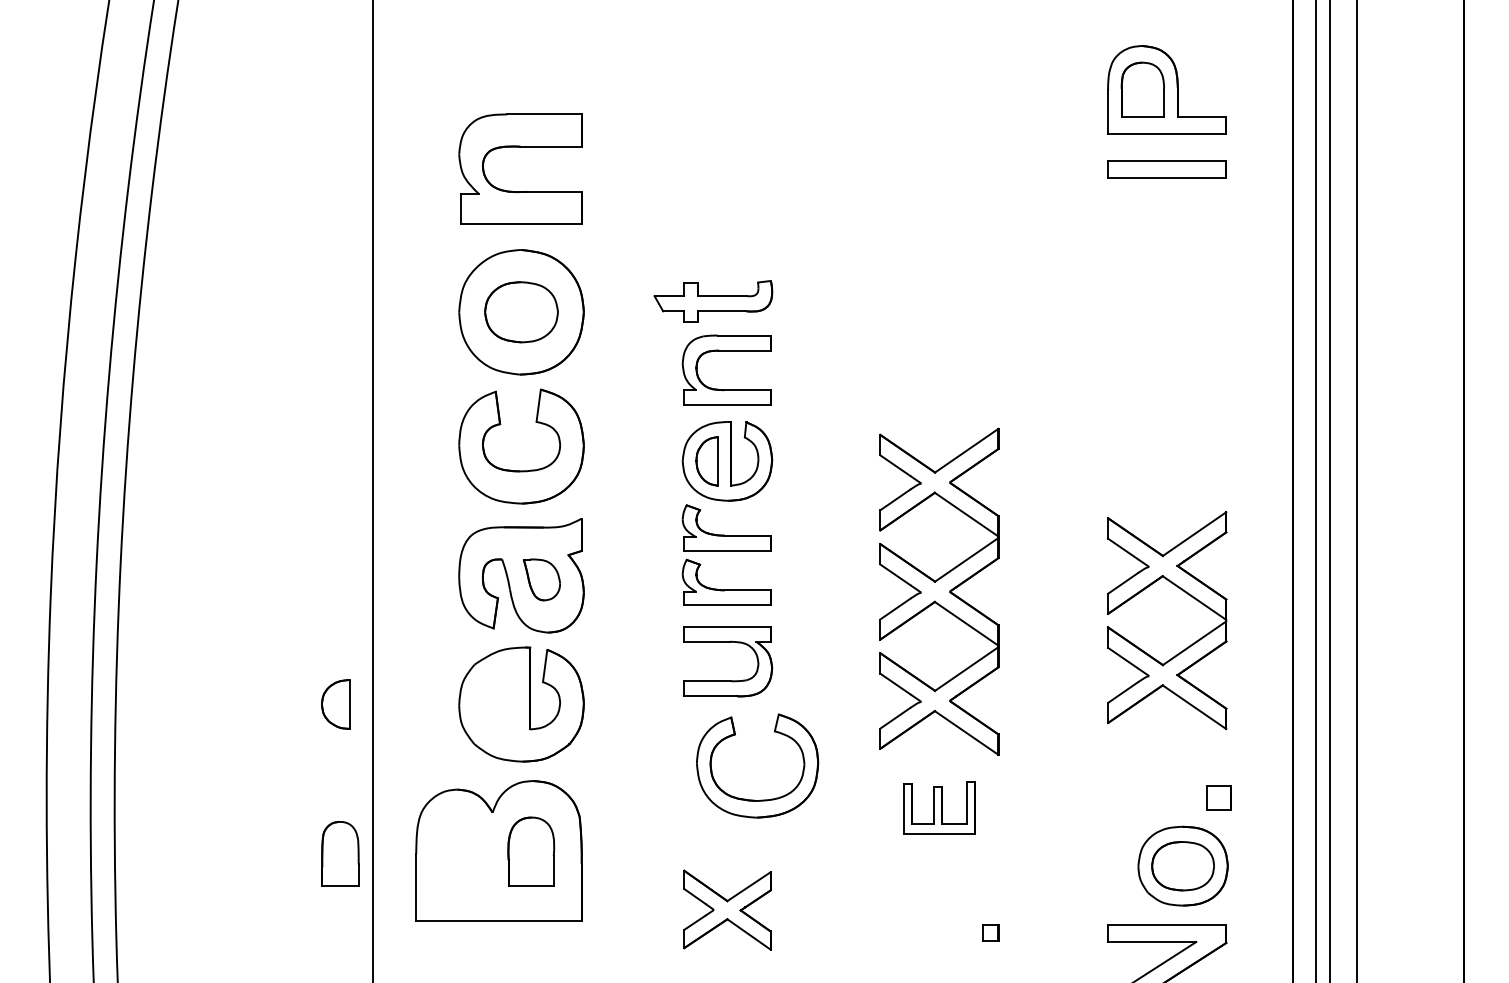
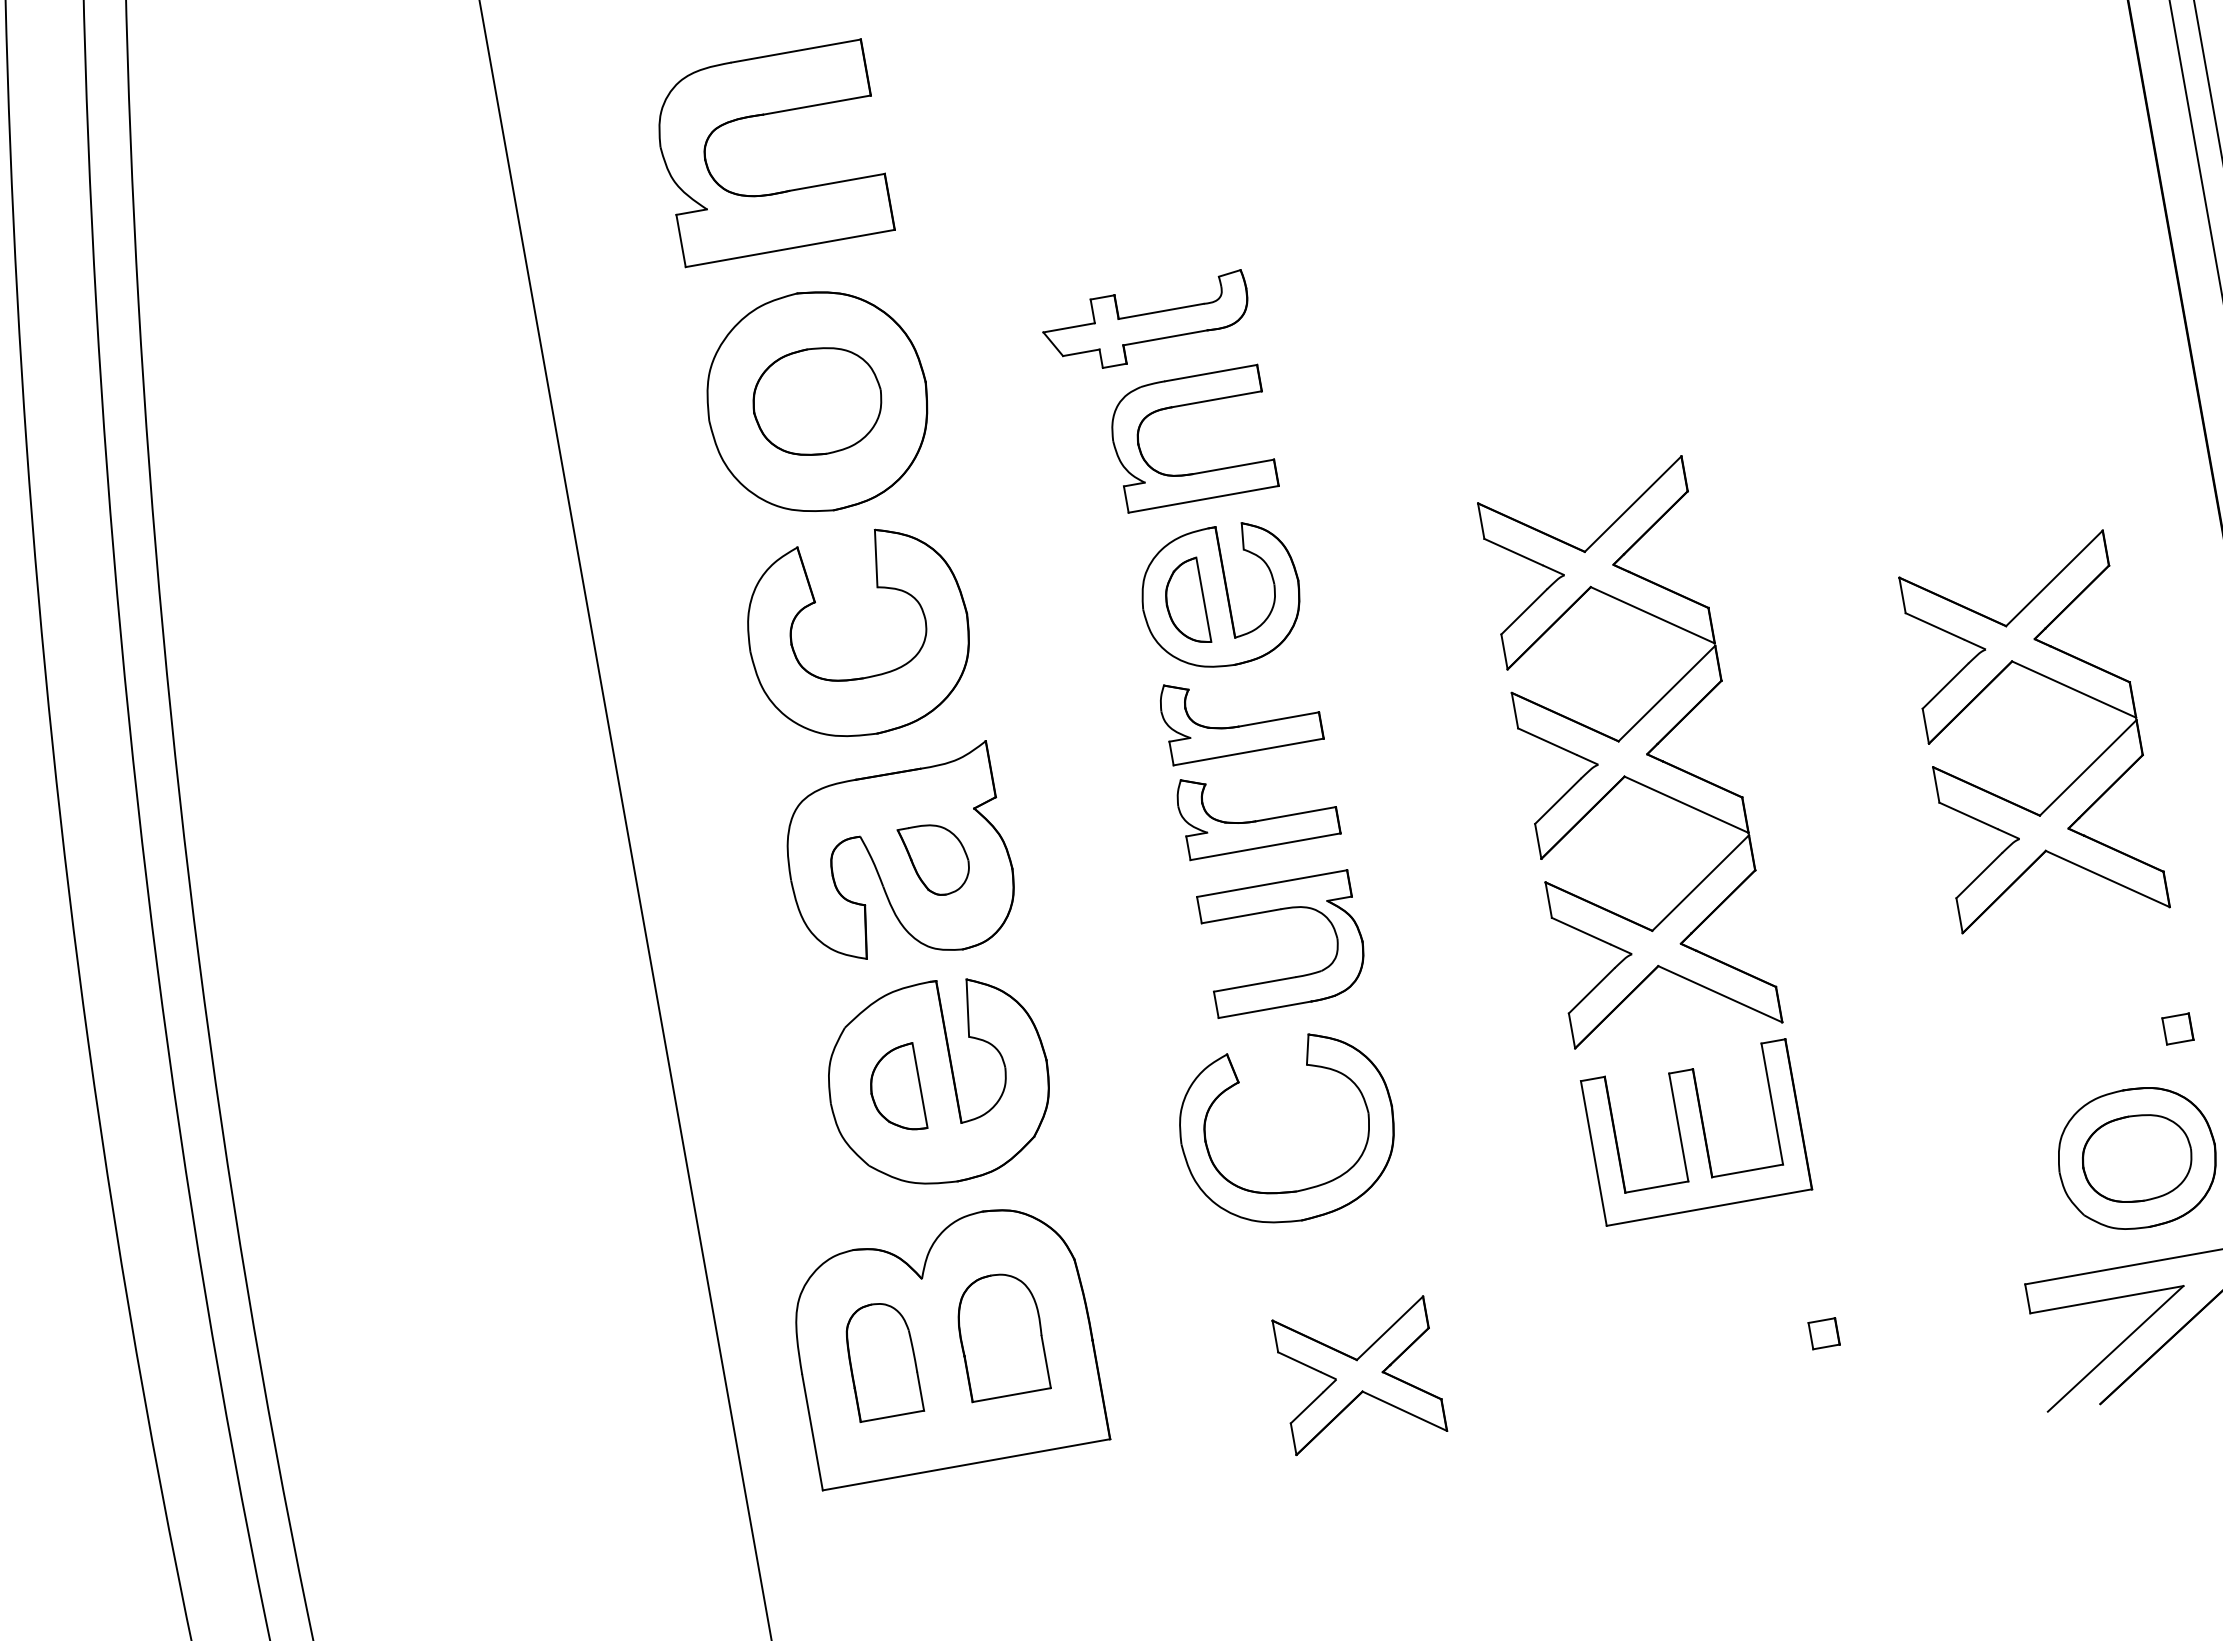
part: (335, 704) -> (895, 1090), moved
part: (1218, 797) -> (2177, 1028), size x0.62
part: (754, 799) -> (1292, 1189), moved
part: (939, 807) -> (1696, 1131), size x1.67
part: (340, 853) -> (882, 1359), moved

